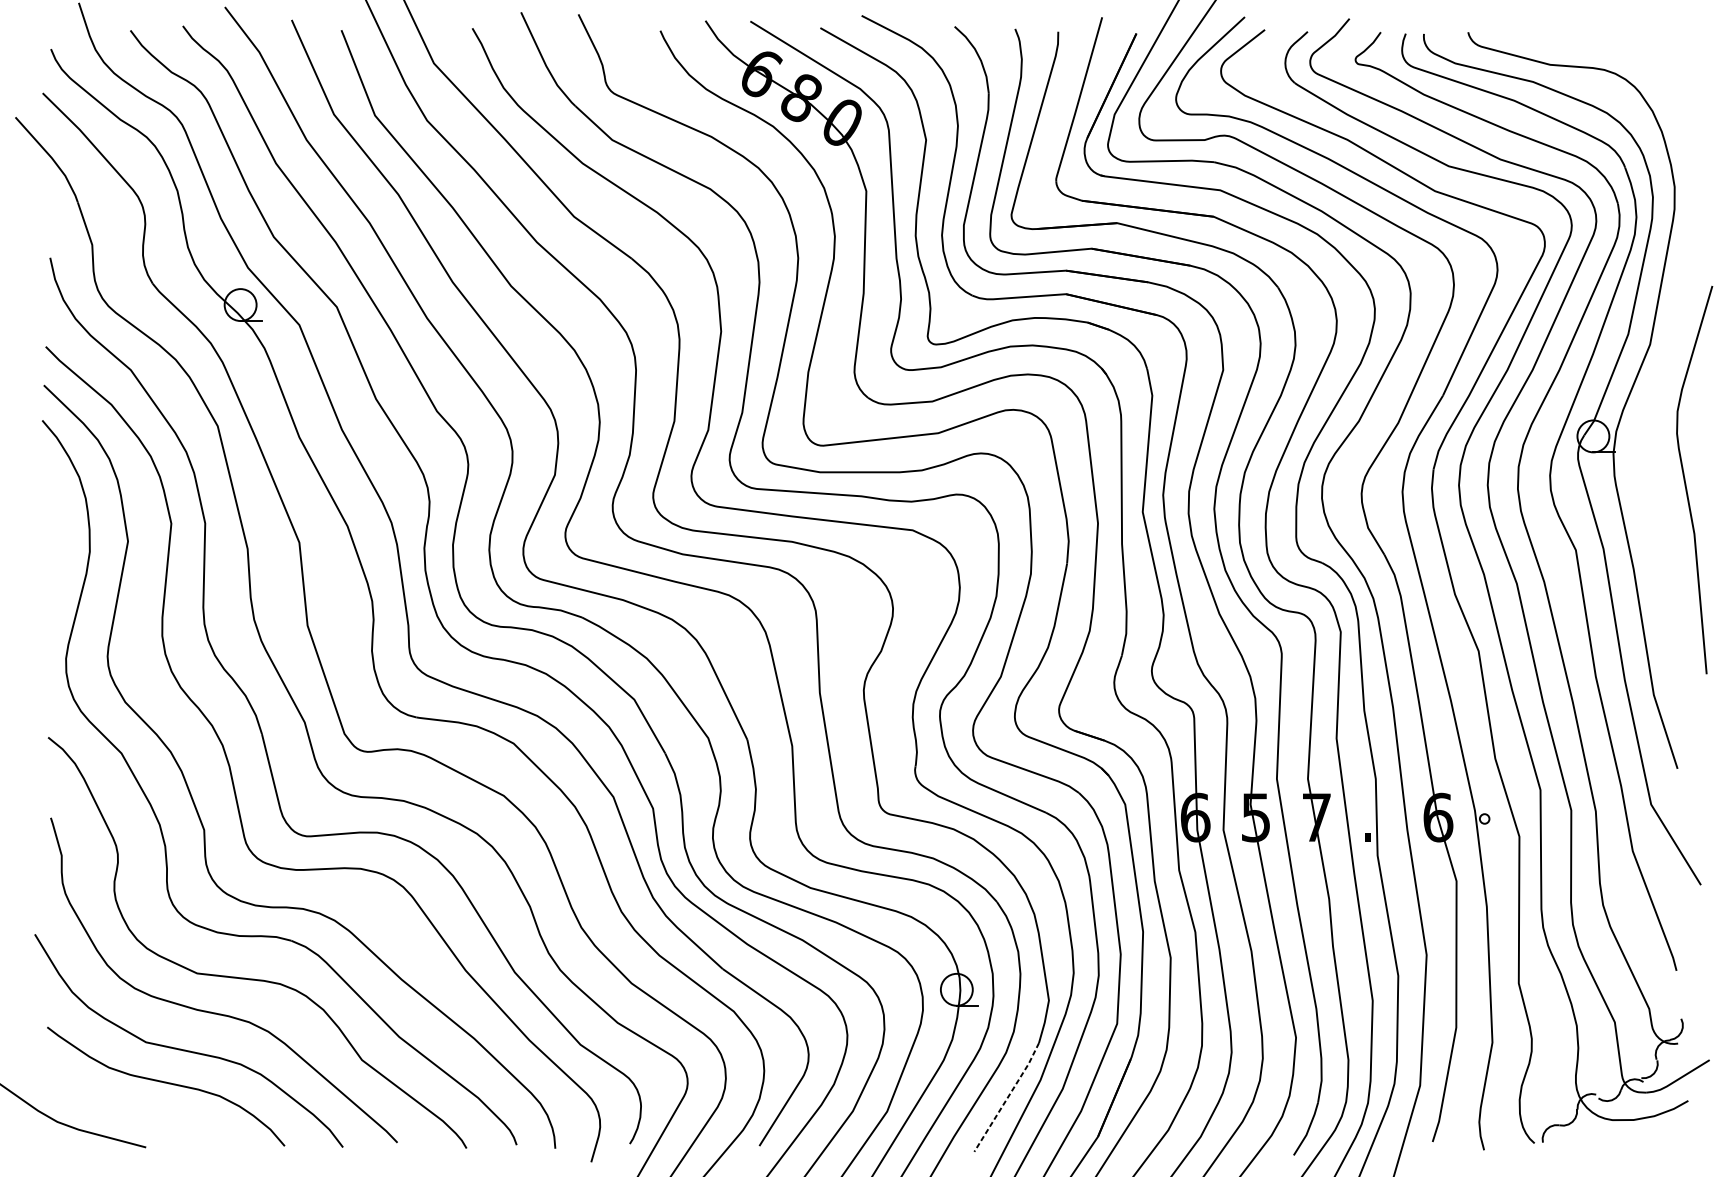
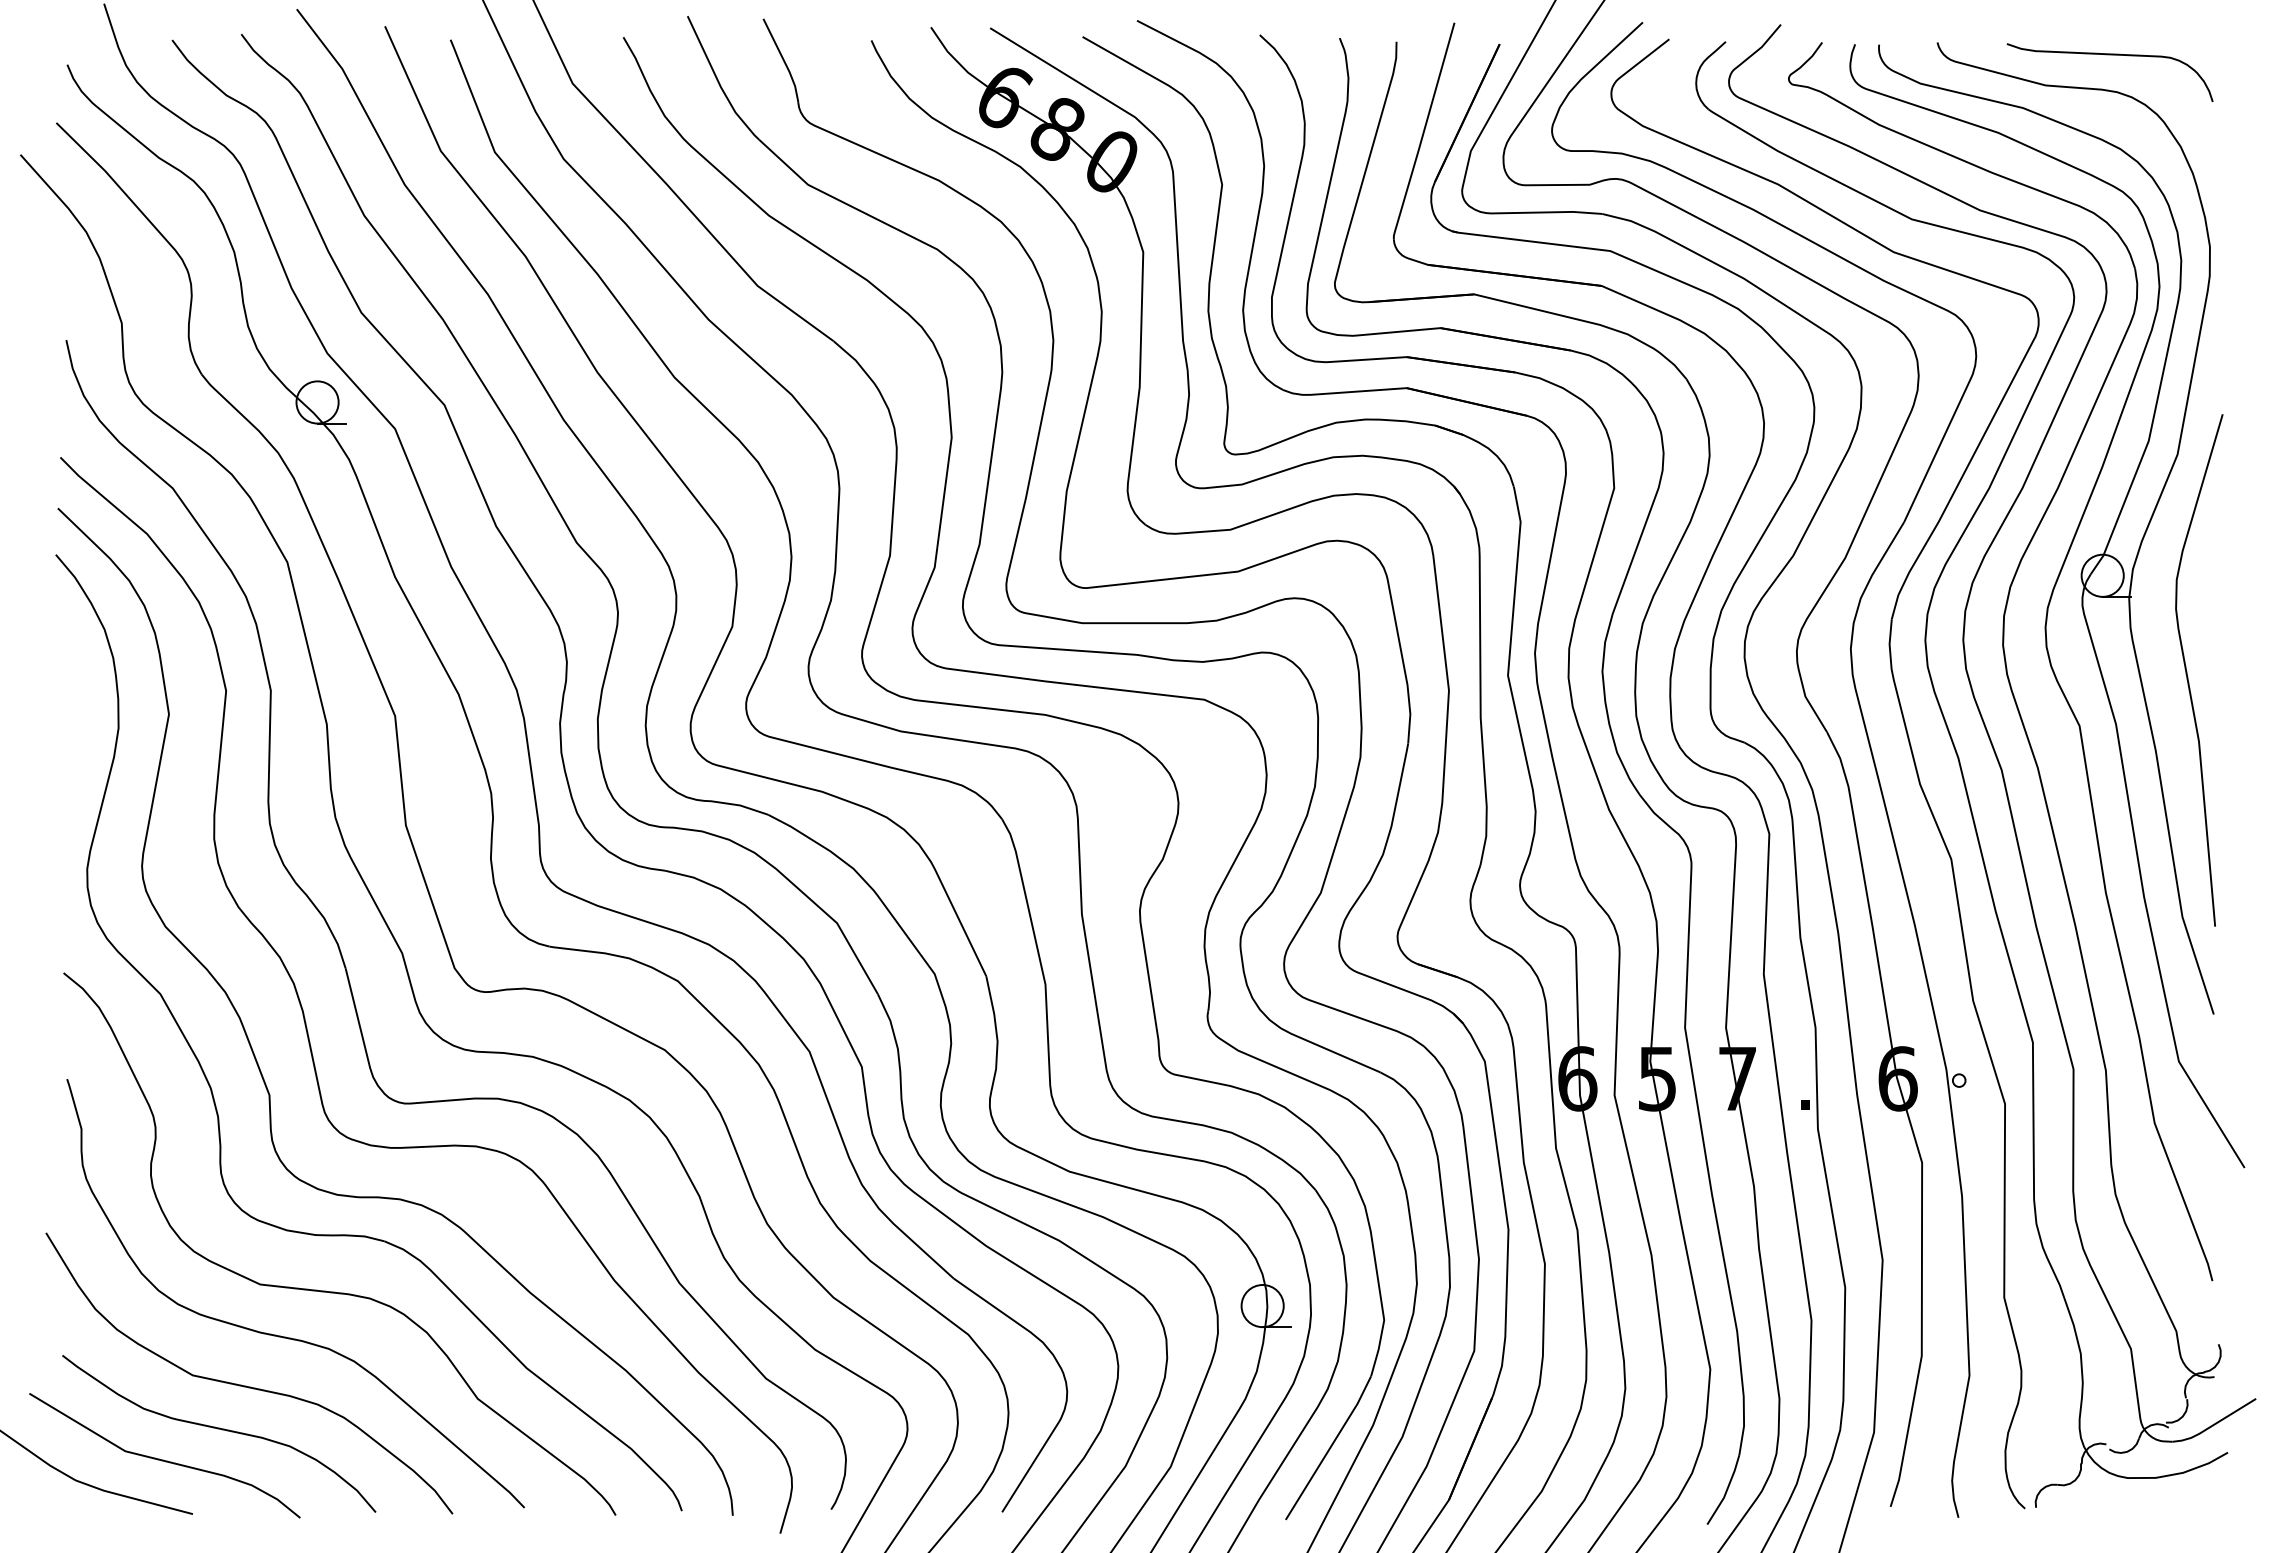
curve: (1598, 42) -> (2109, 55), added
curve: (1685, 480) -> (2187, 671), moved
line: (1007, 1097) -> (1329, 1448), dashed -> solid
curve: (123, 1106) -> (163, 1459), added

